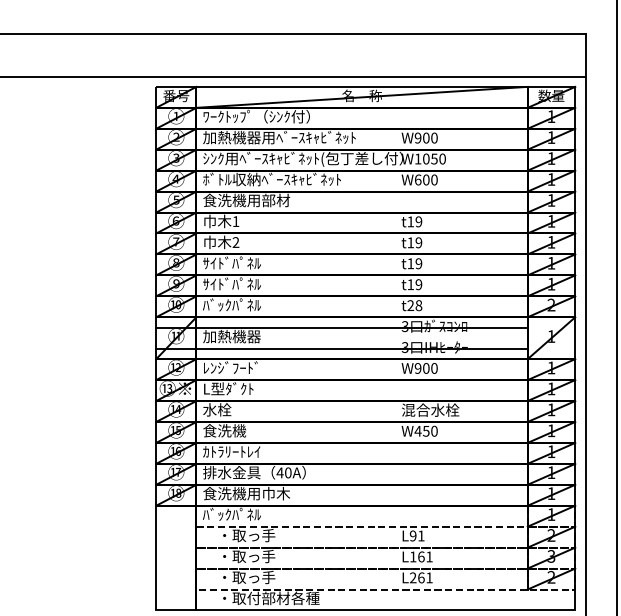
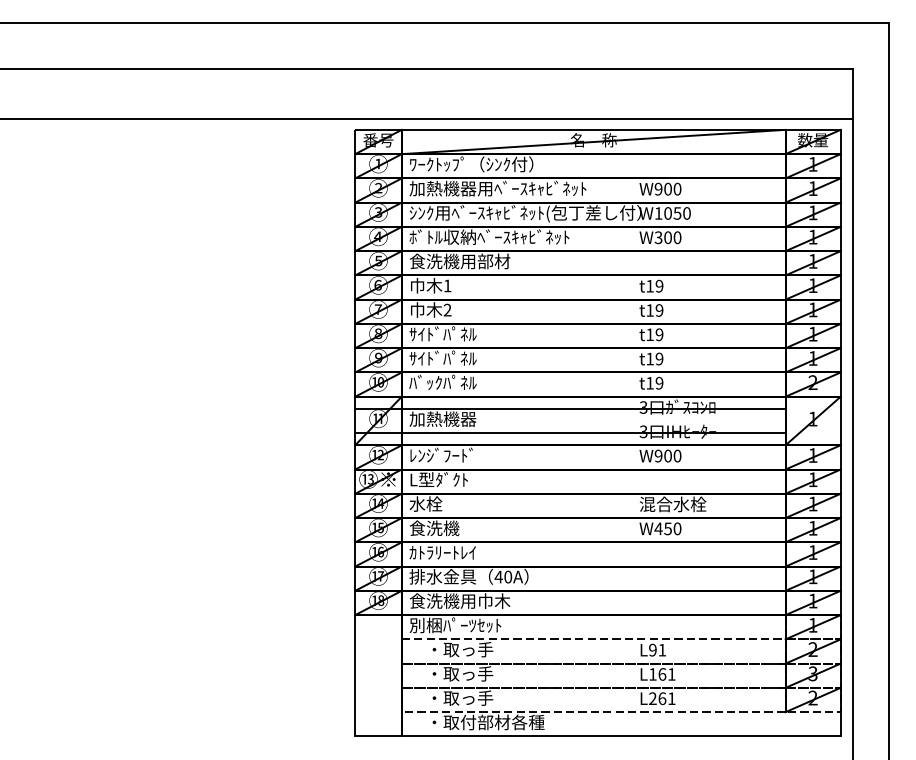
text: (418, 179) -> (658, 237), W600 -> W300
text: (414, 304) -> (654, 382), t28 -> t19
text: (242, 514) -> (455, 625), ﾊﾞｯｸﾊﾟﾈﾙ -> 別梱ﾊﾟｰﾂｾｯﾄ

